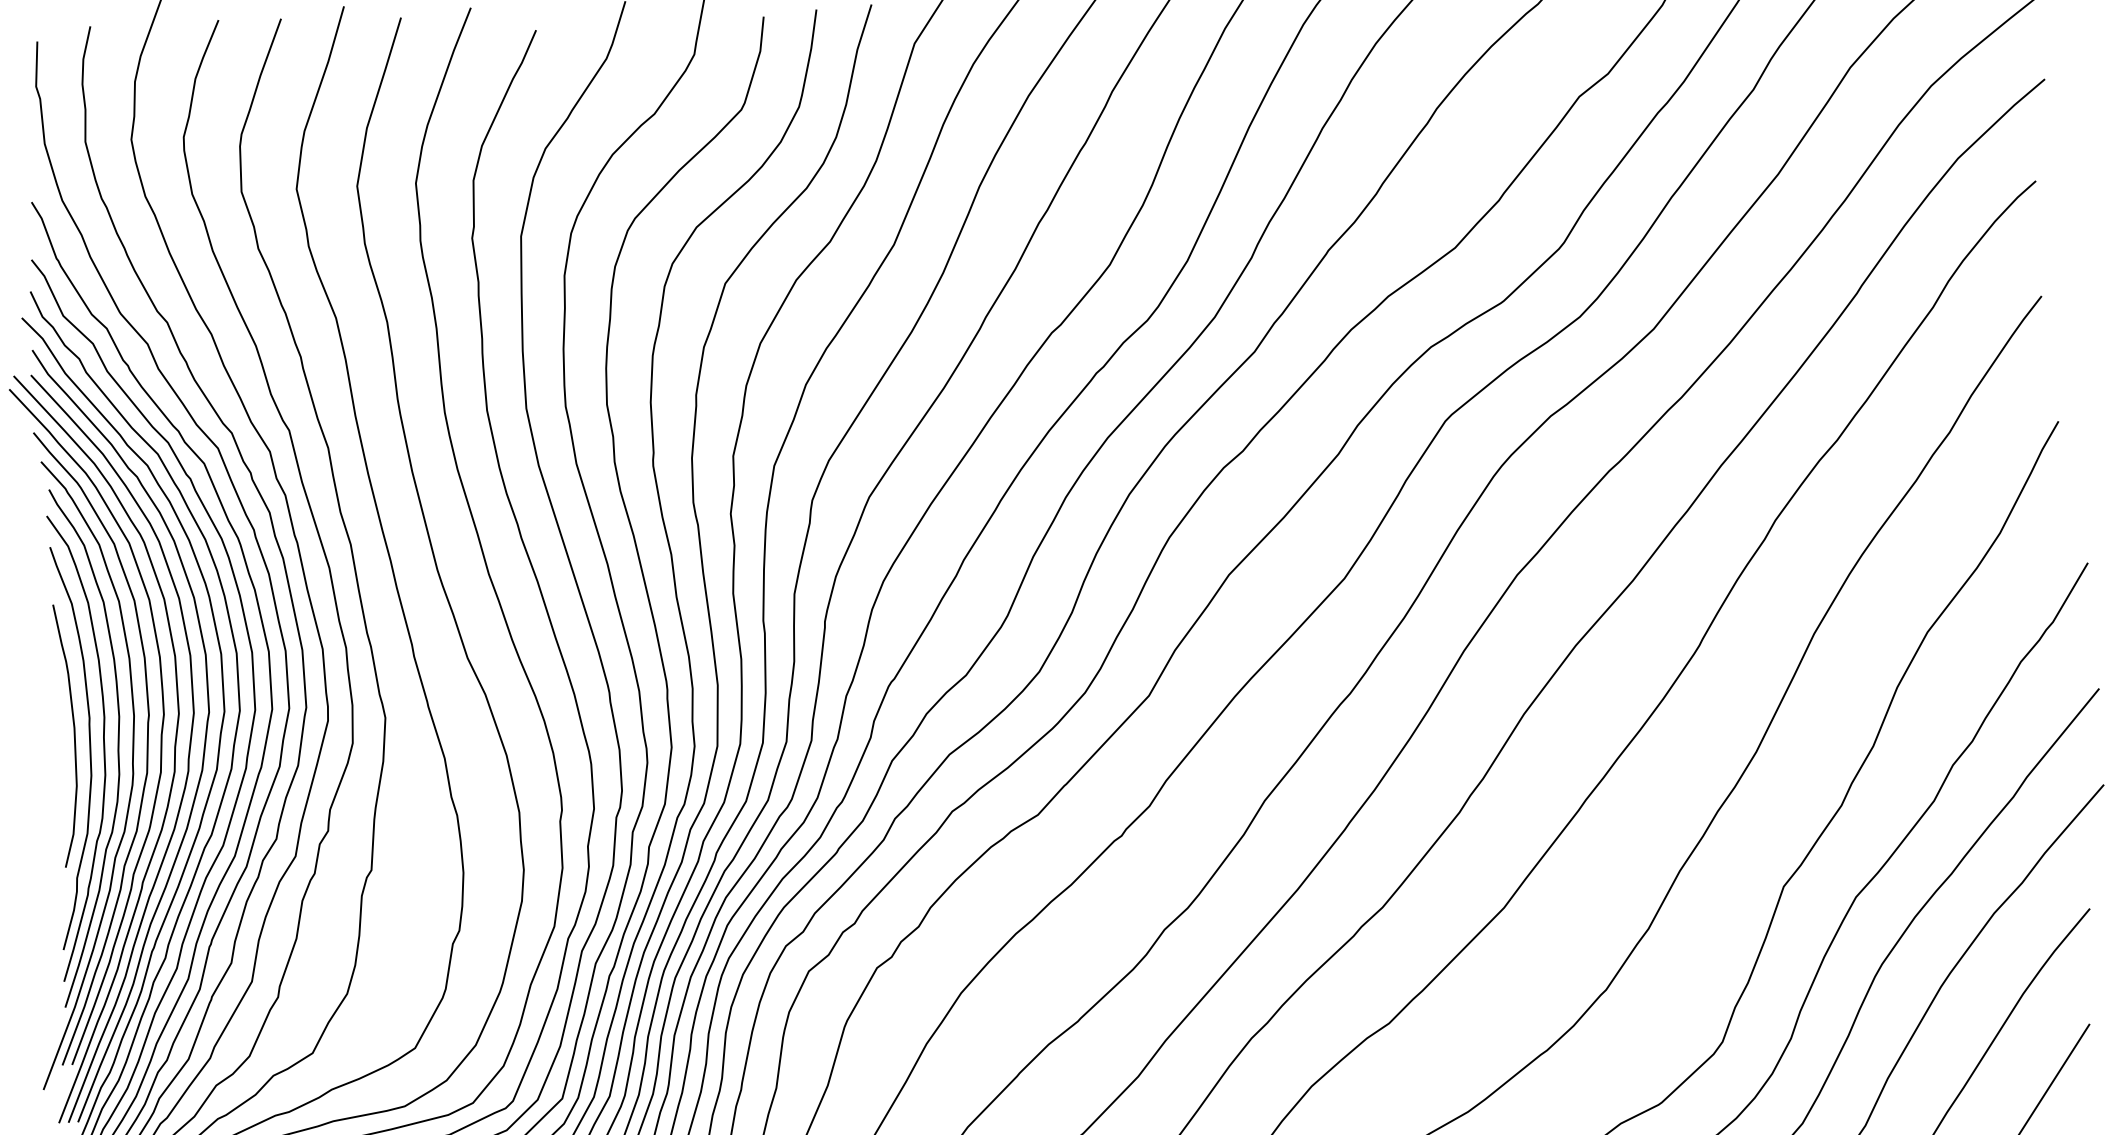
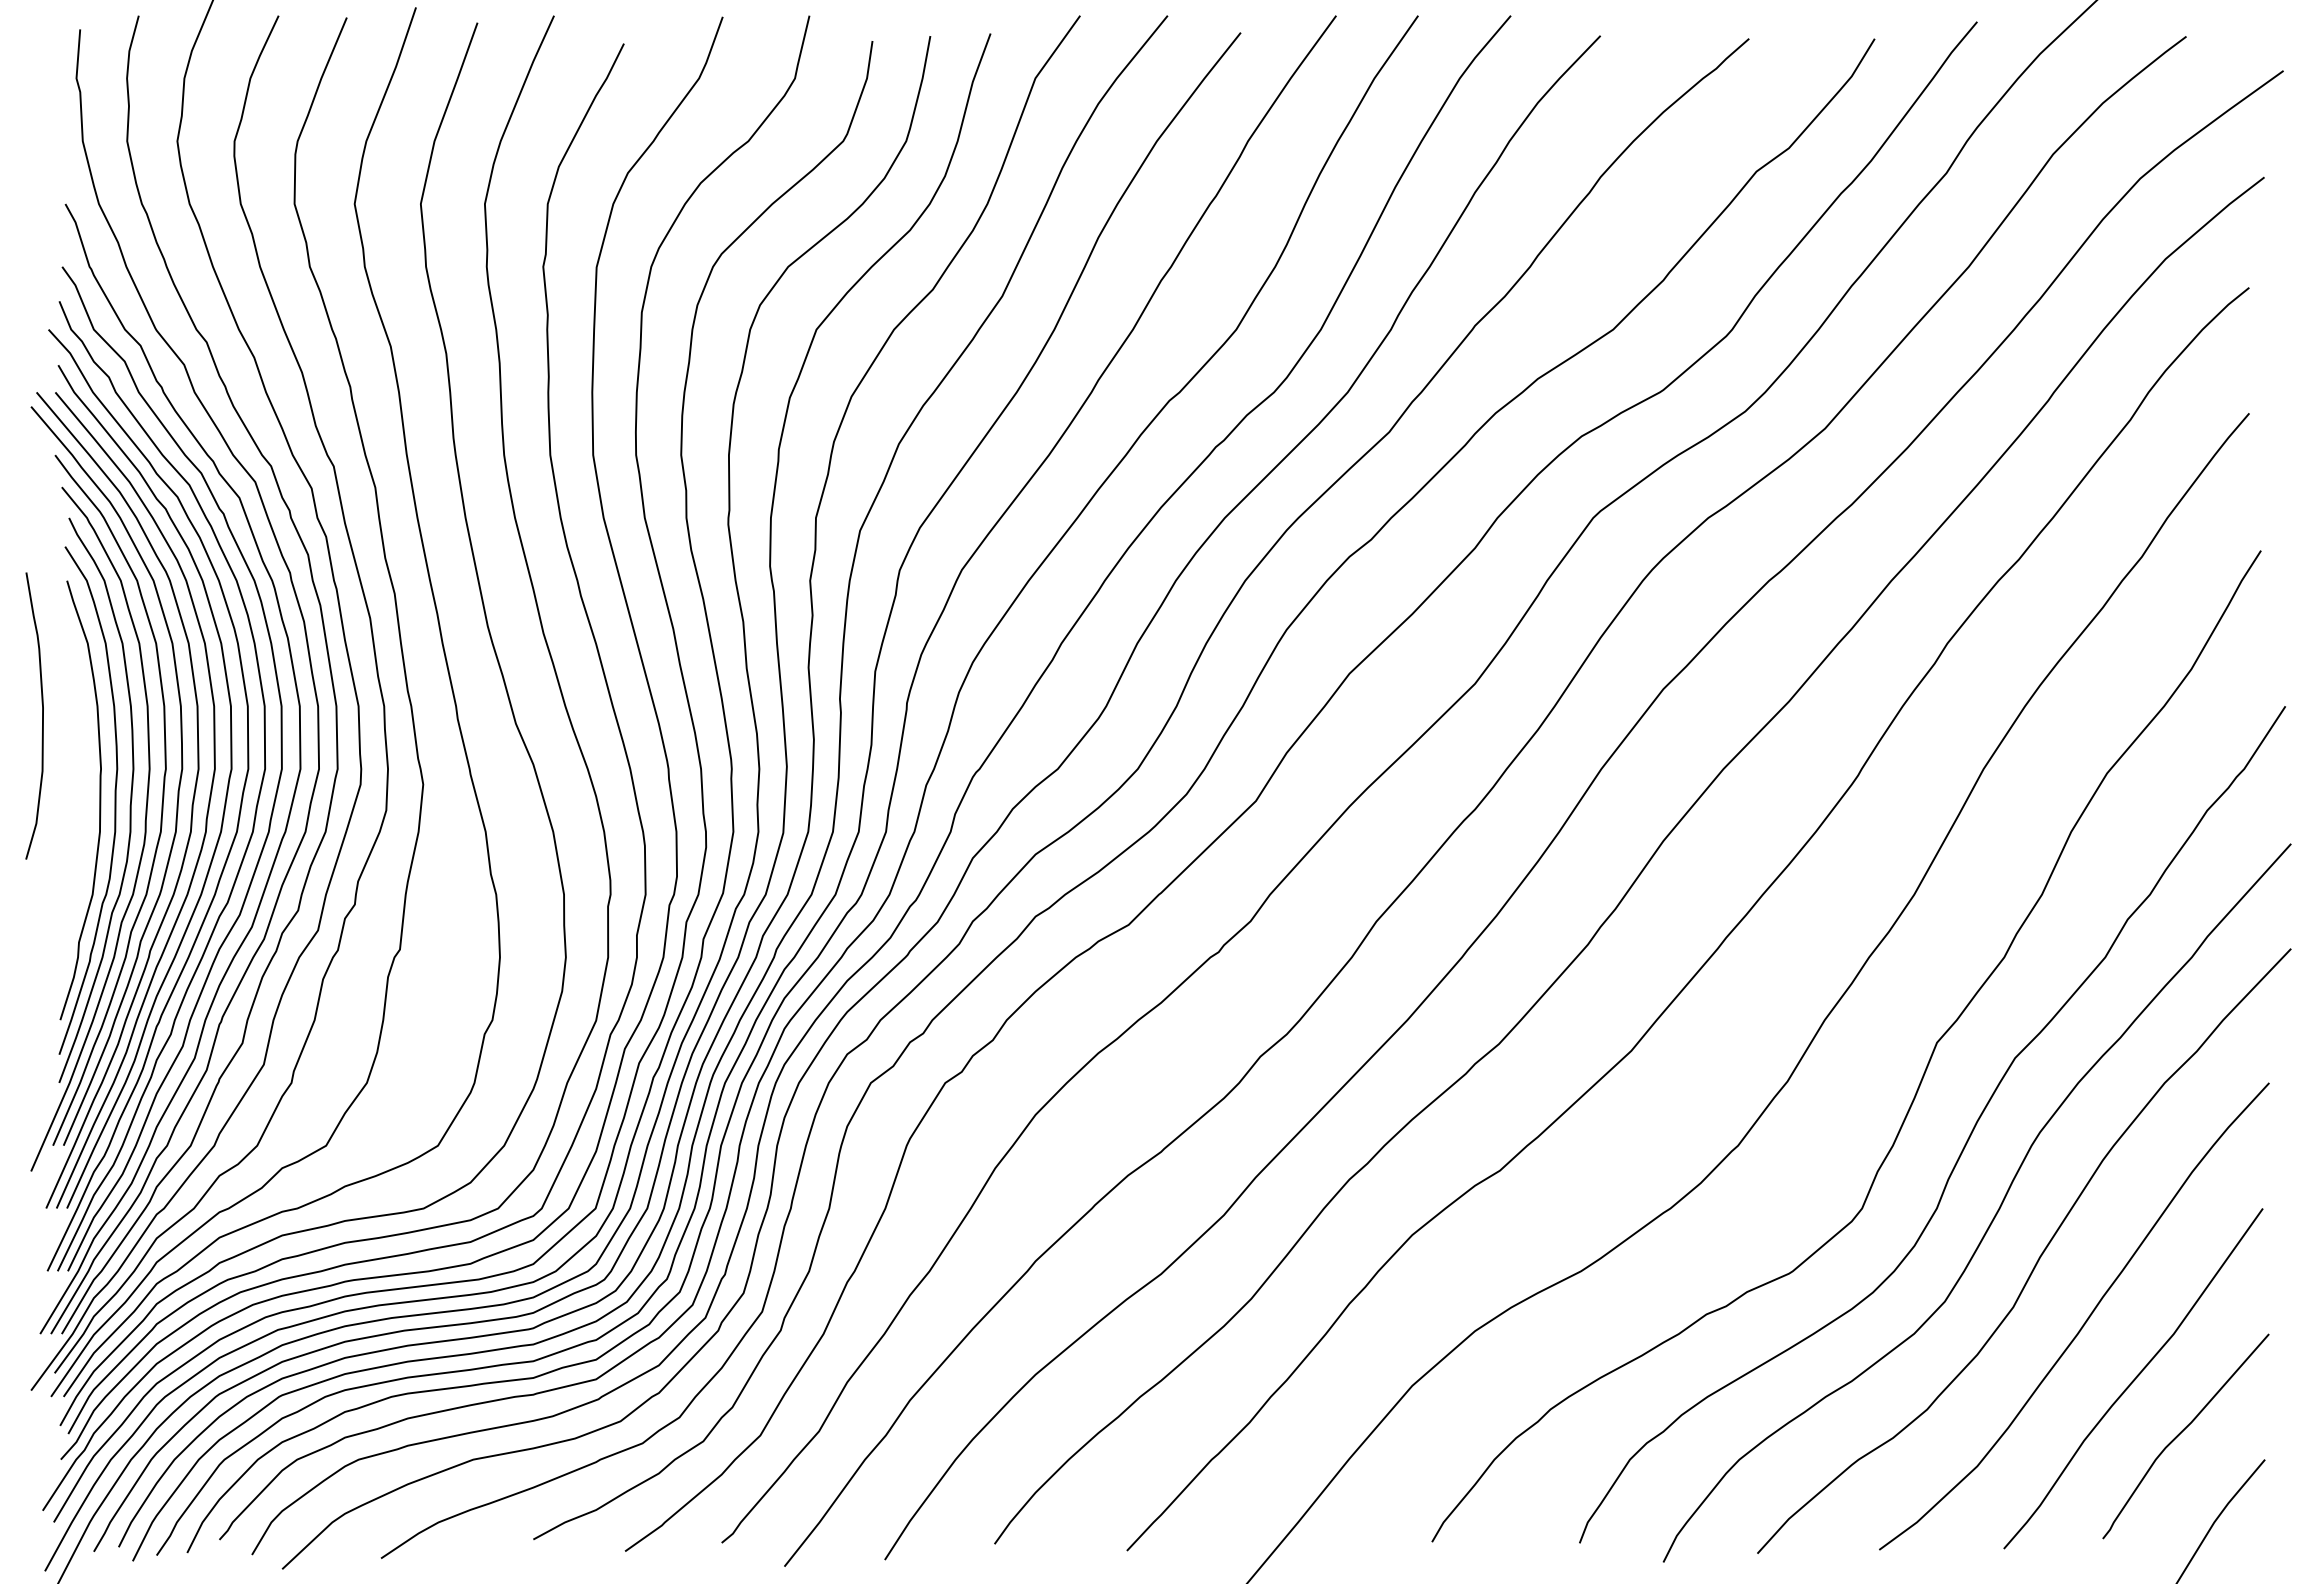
curve: (74, 734) -> (42, 715), moved

